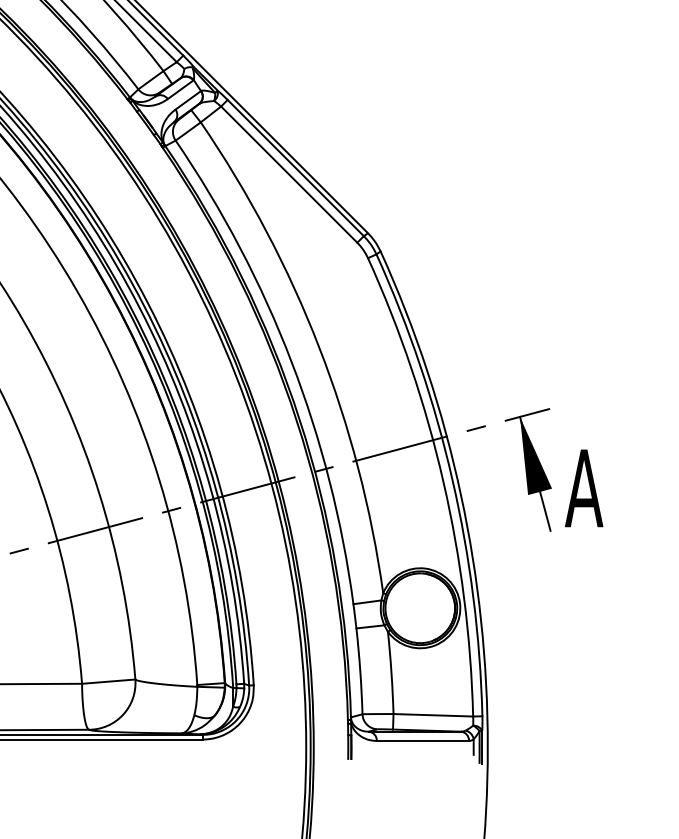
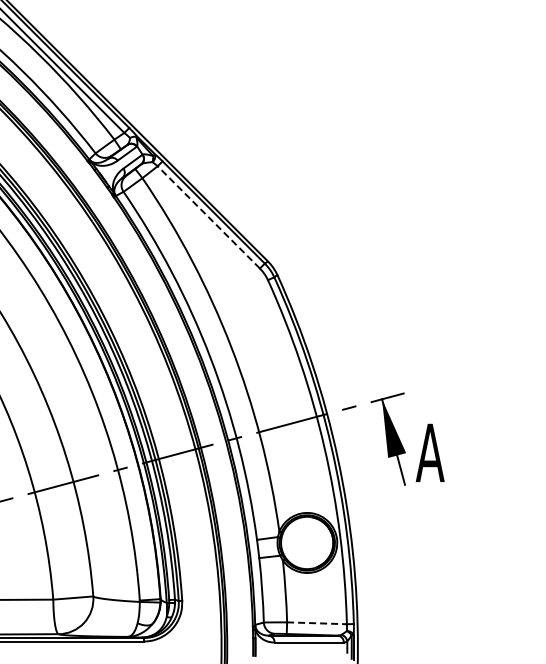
line: (288, 174) -> (208, 217), solid -> dashed
line: (433, 715) -> (317, 623), solid -> dashed

